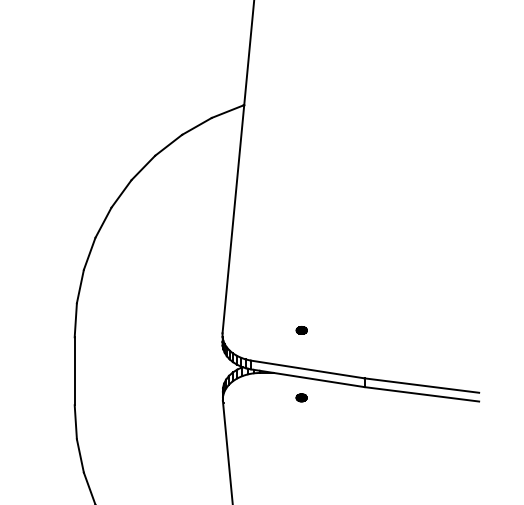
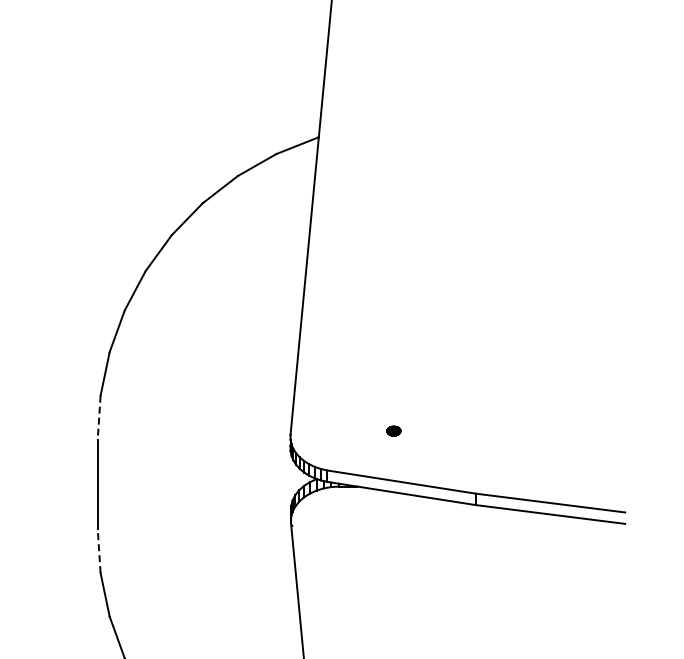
line: (76, 320) -> (99, 418), solid -> dashed
part: (301, 397) -> (393, 518), removed
line: (76, 421) -> (99, 550), solid -> dashed

